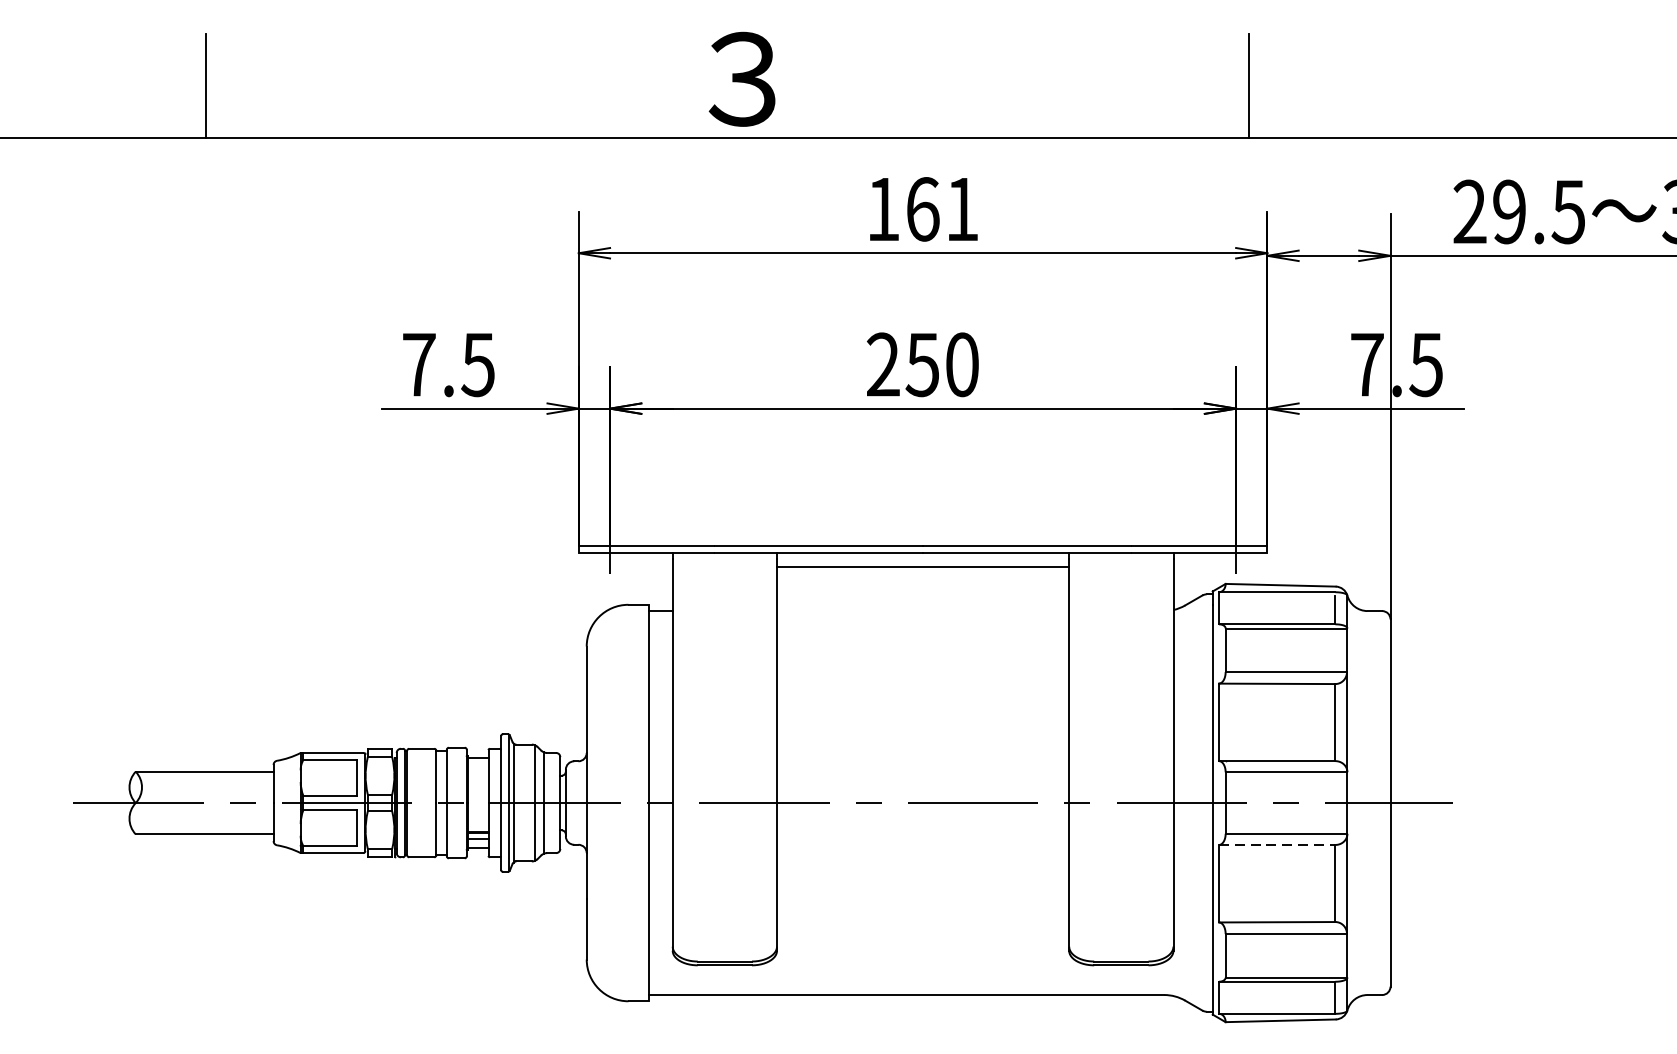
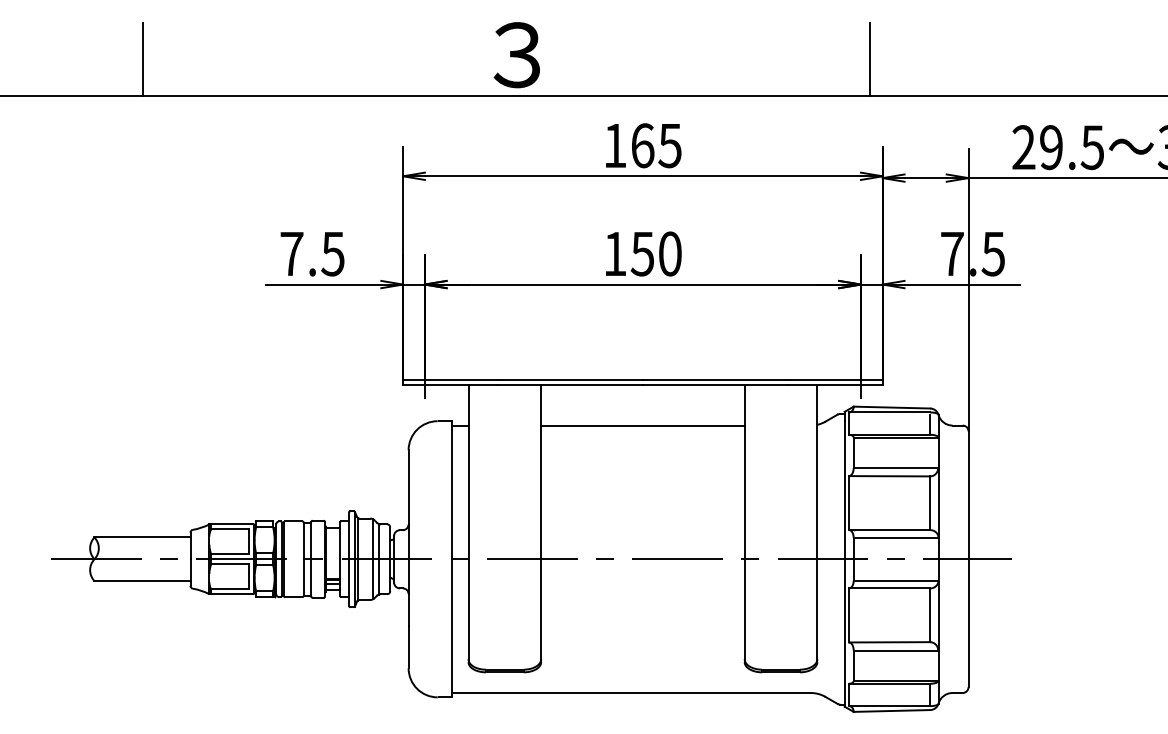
text: (961, 210) -> (669, 146), 161 -> 165
text: (882, 364) -> (614, 253), 250 -> 150
line: (922, 566) -> (642, 425), moved
line: (1277, 844) -> (889, 588), dashed -> solid

